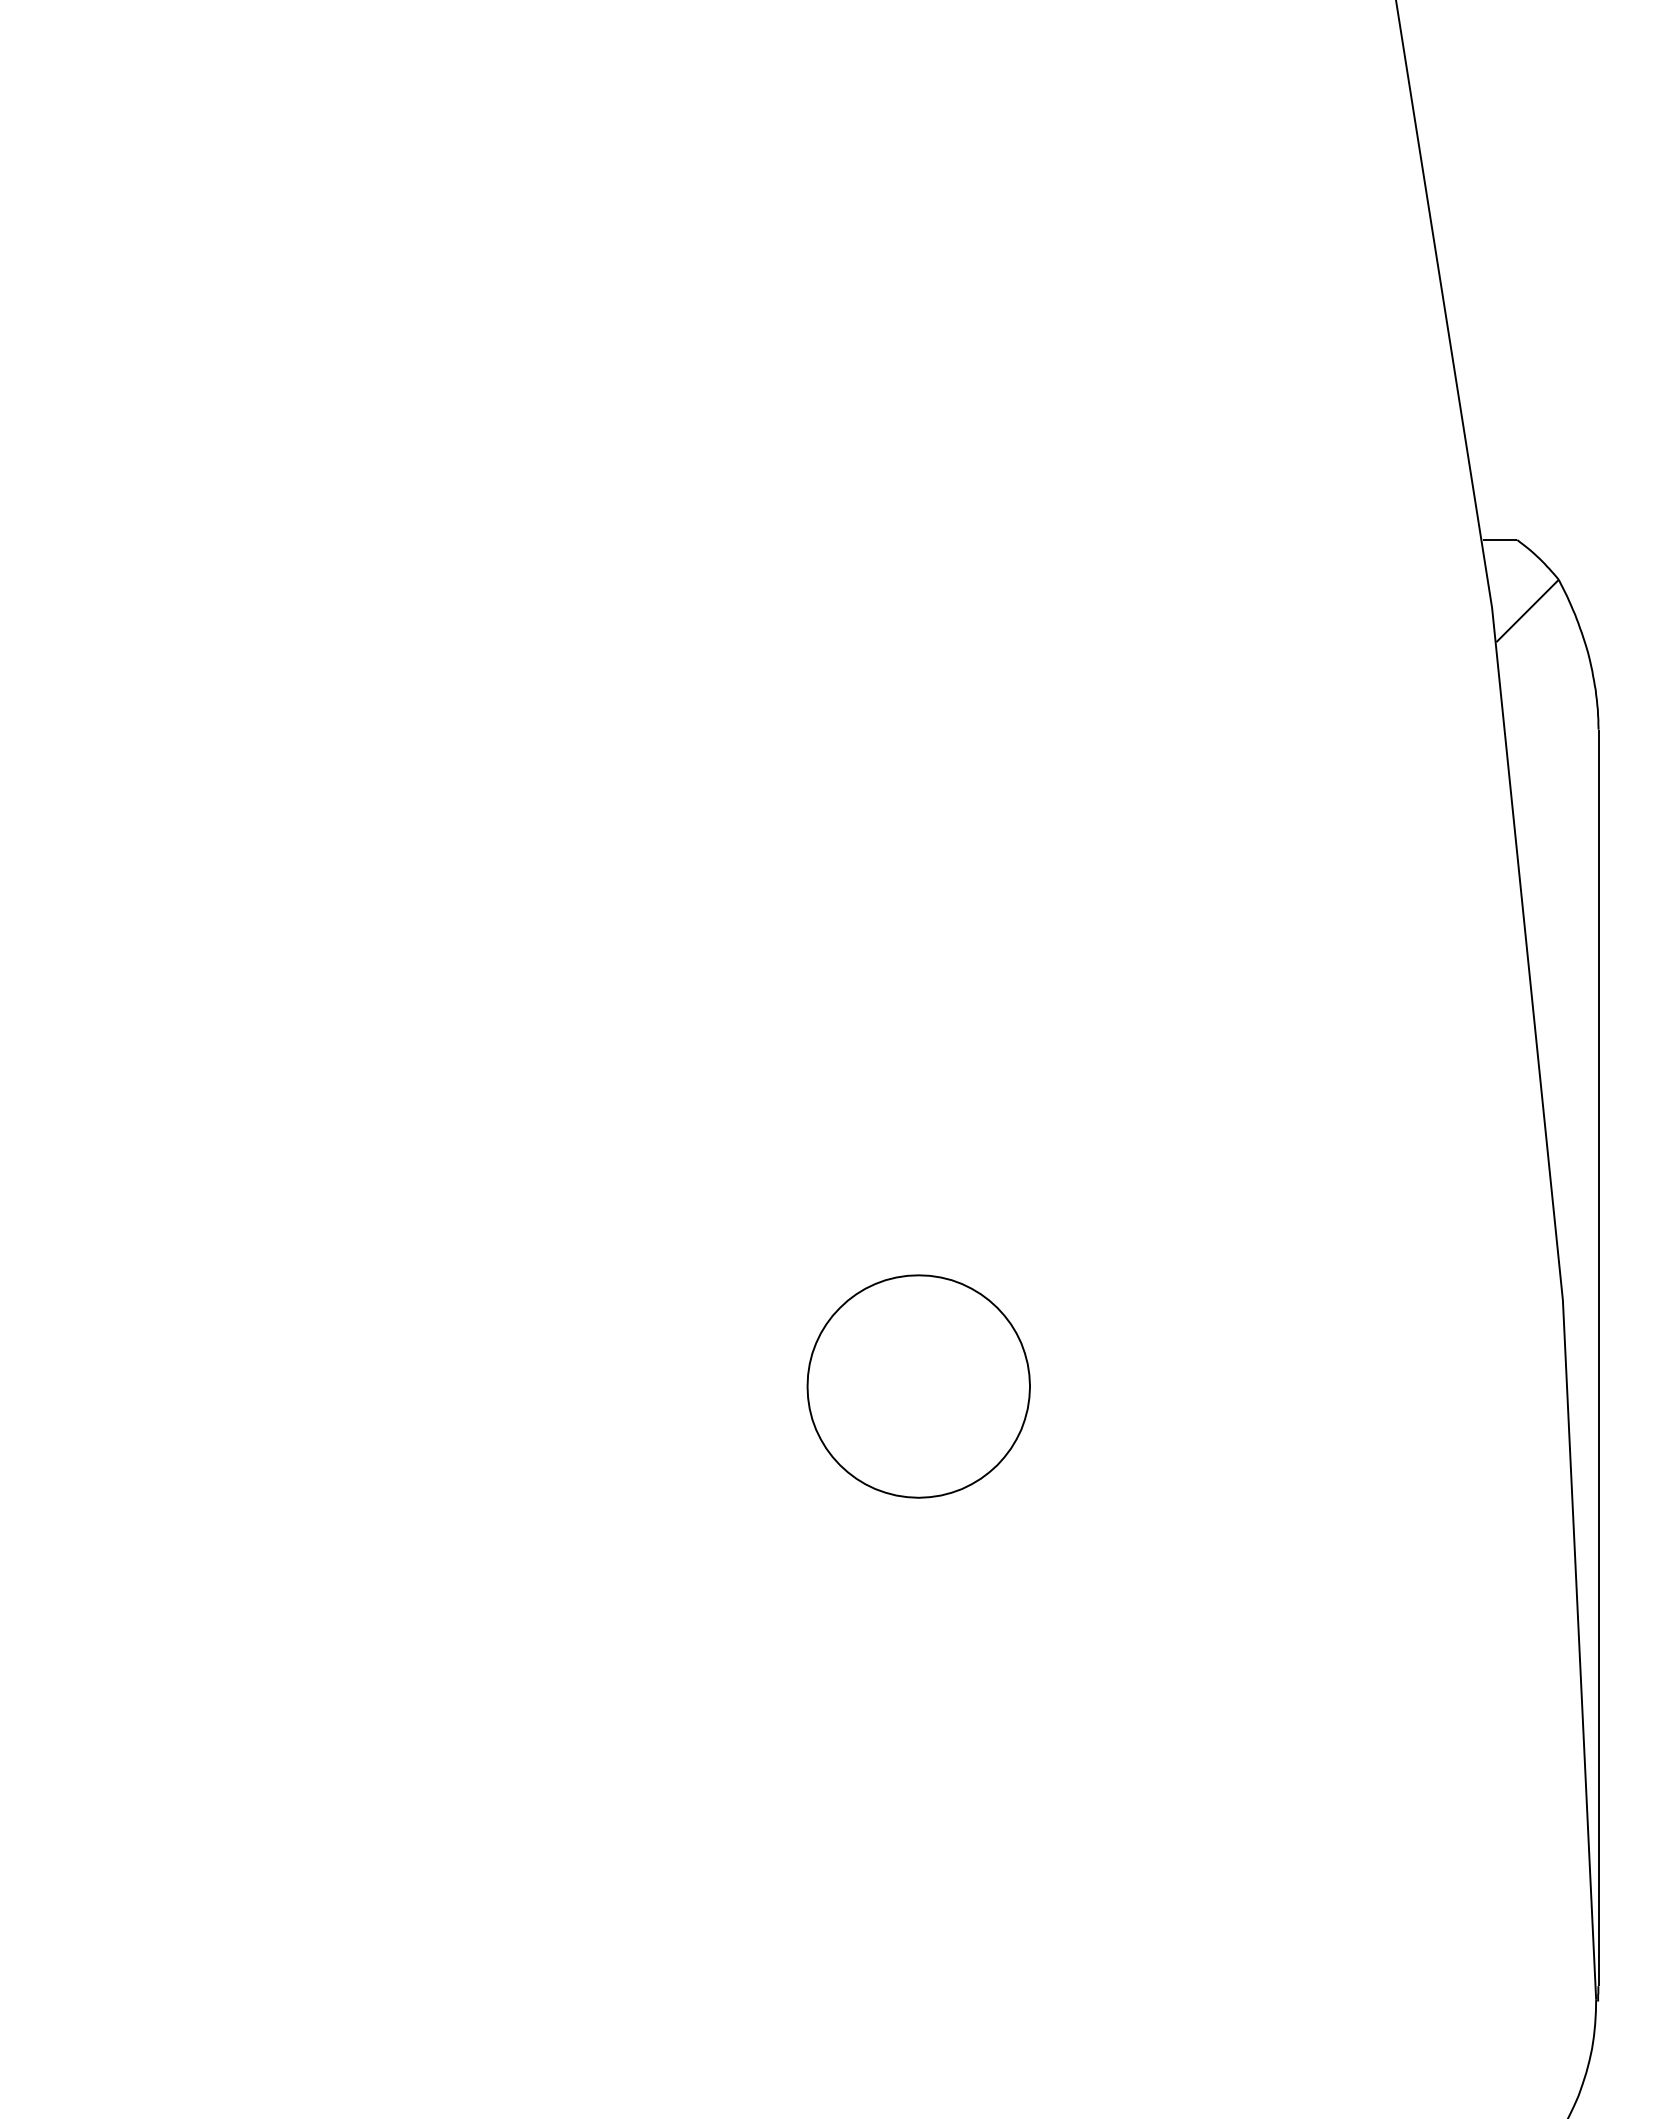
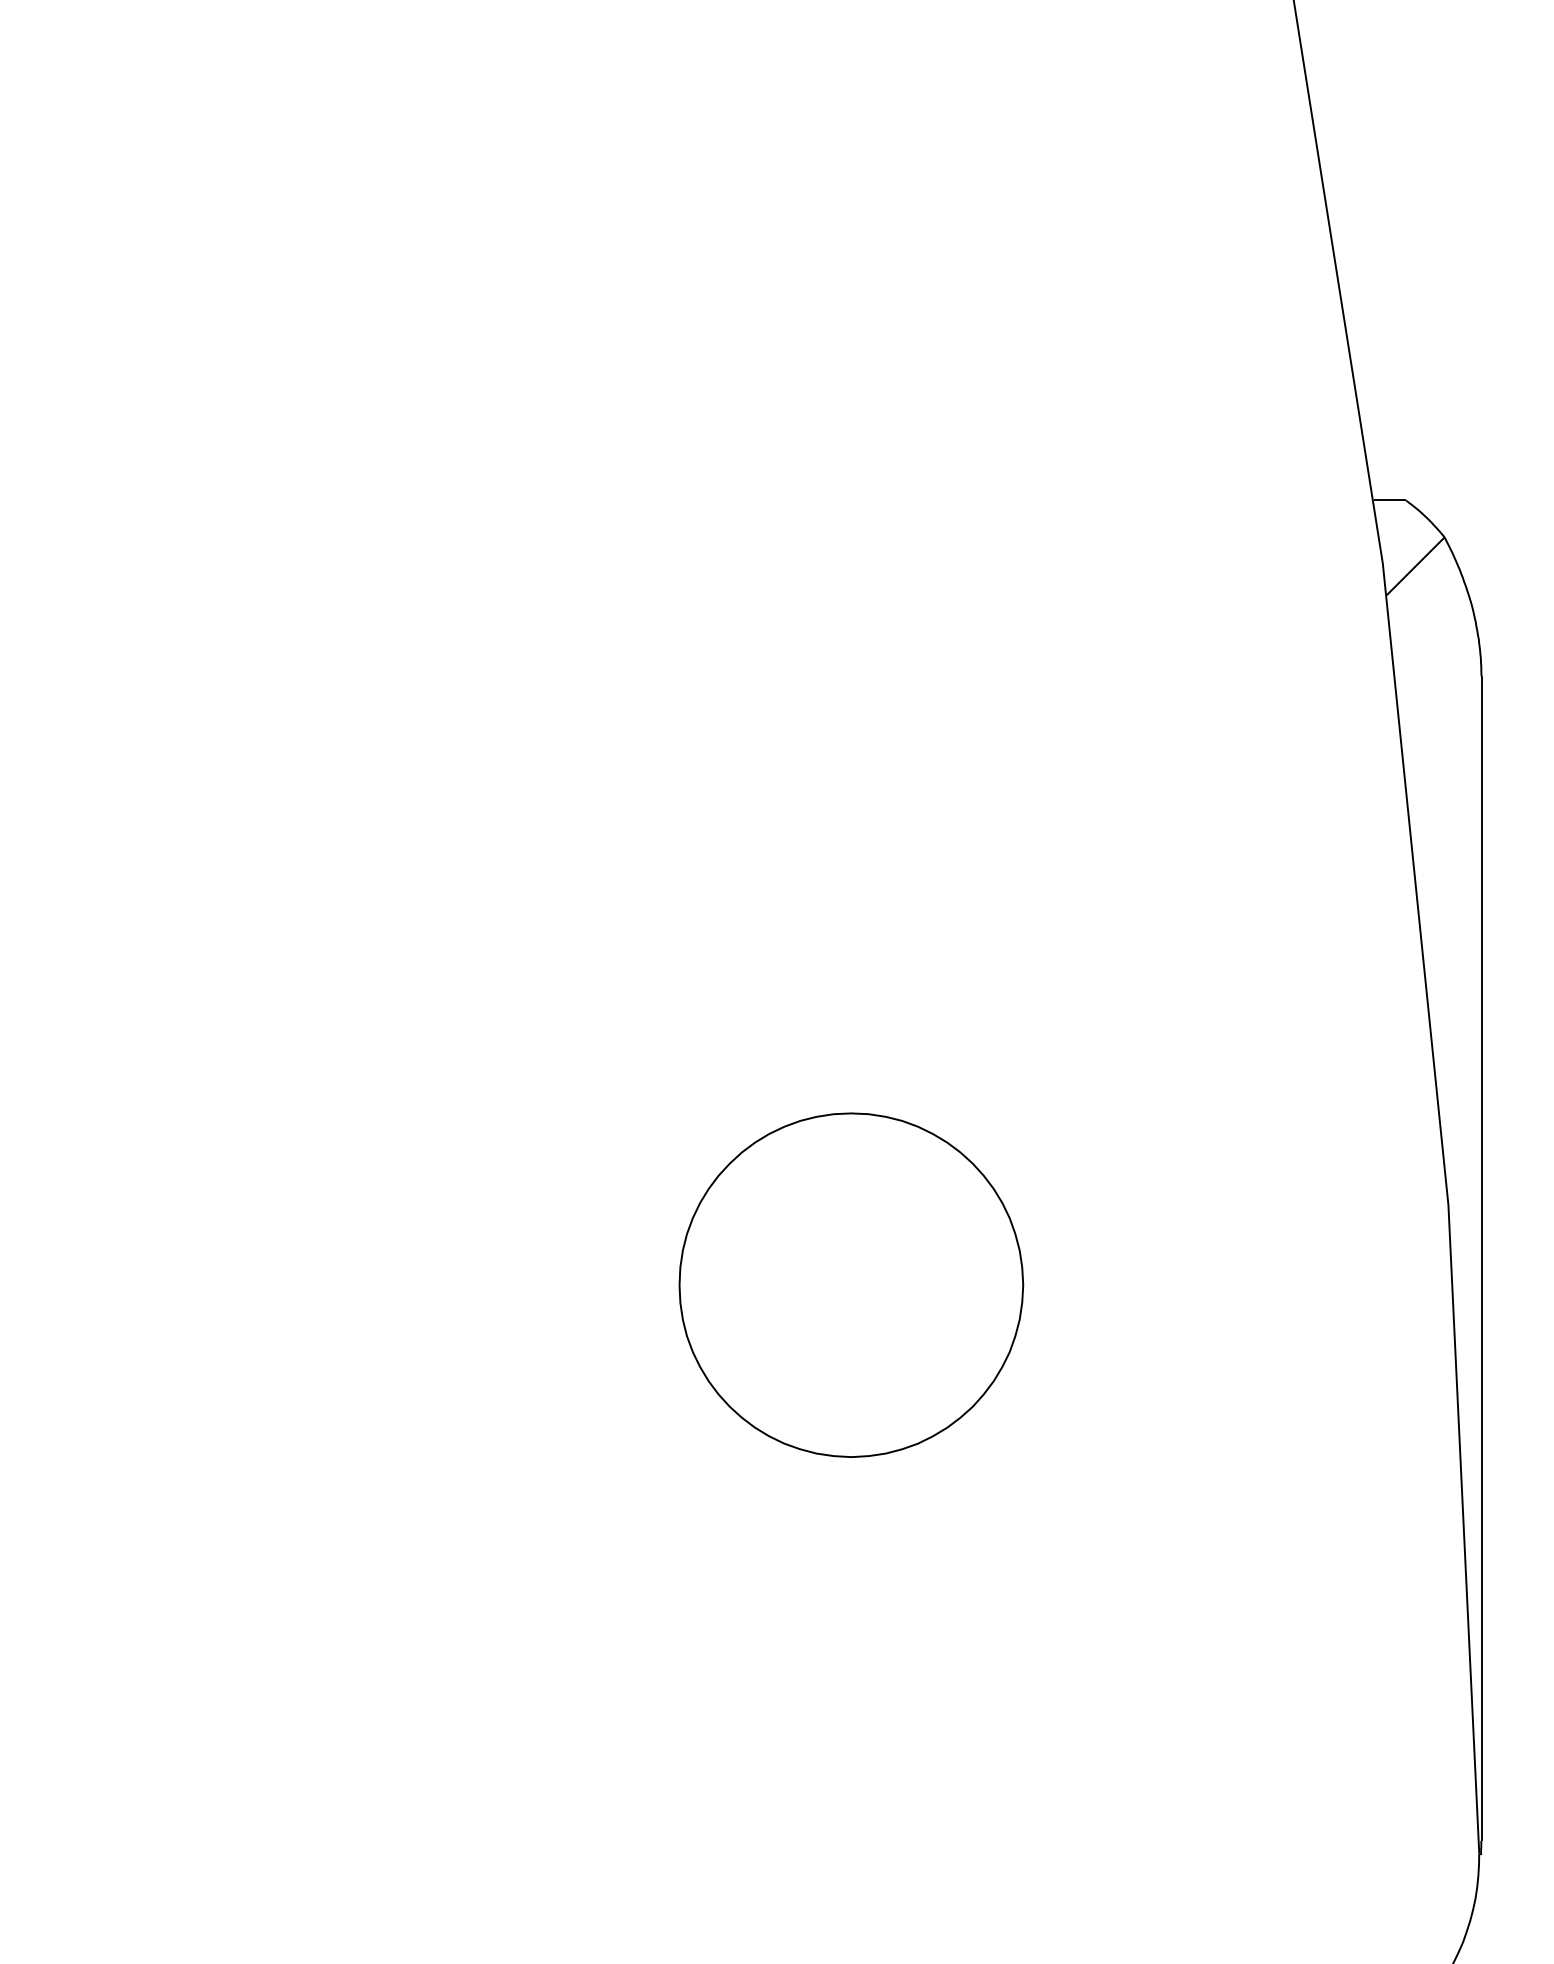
part: (918, 1385) -> (851, 1284), size x1.67

